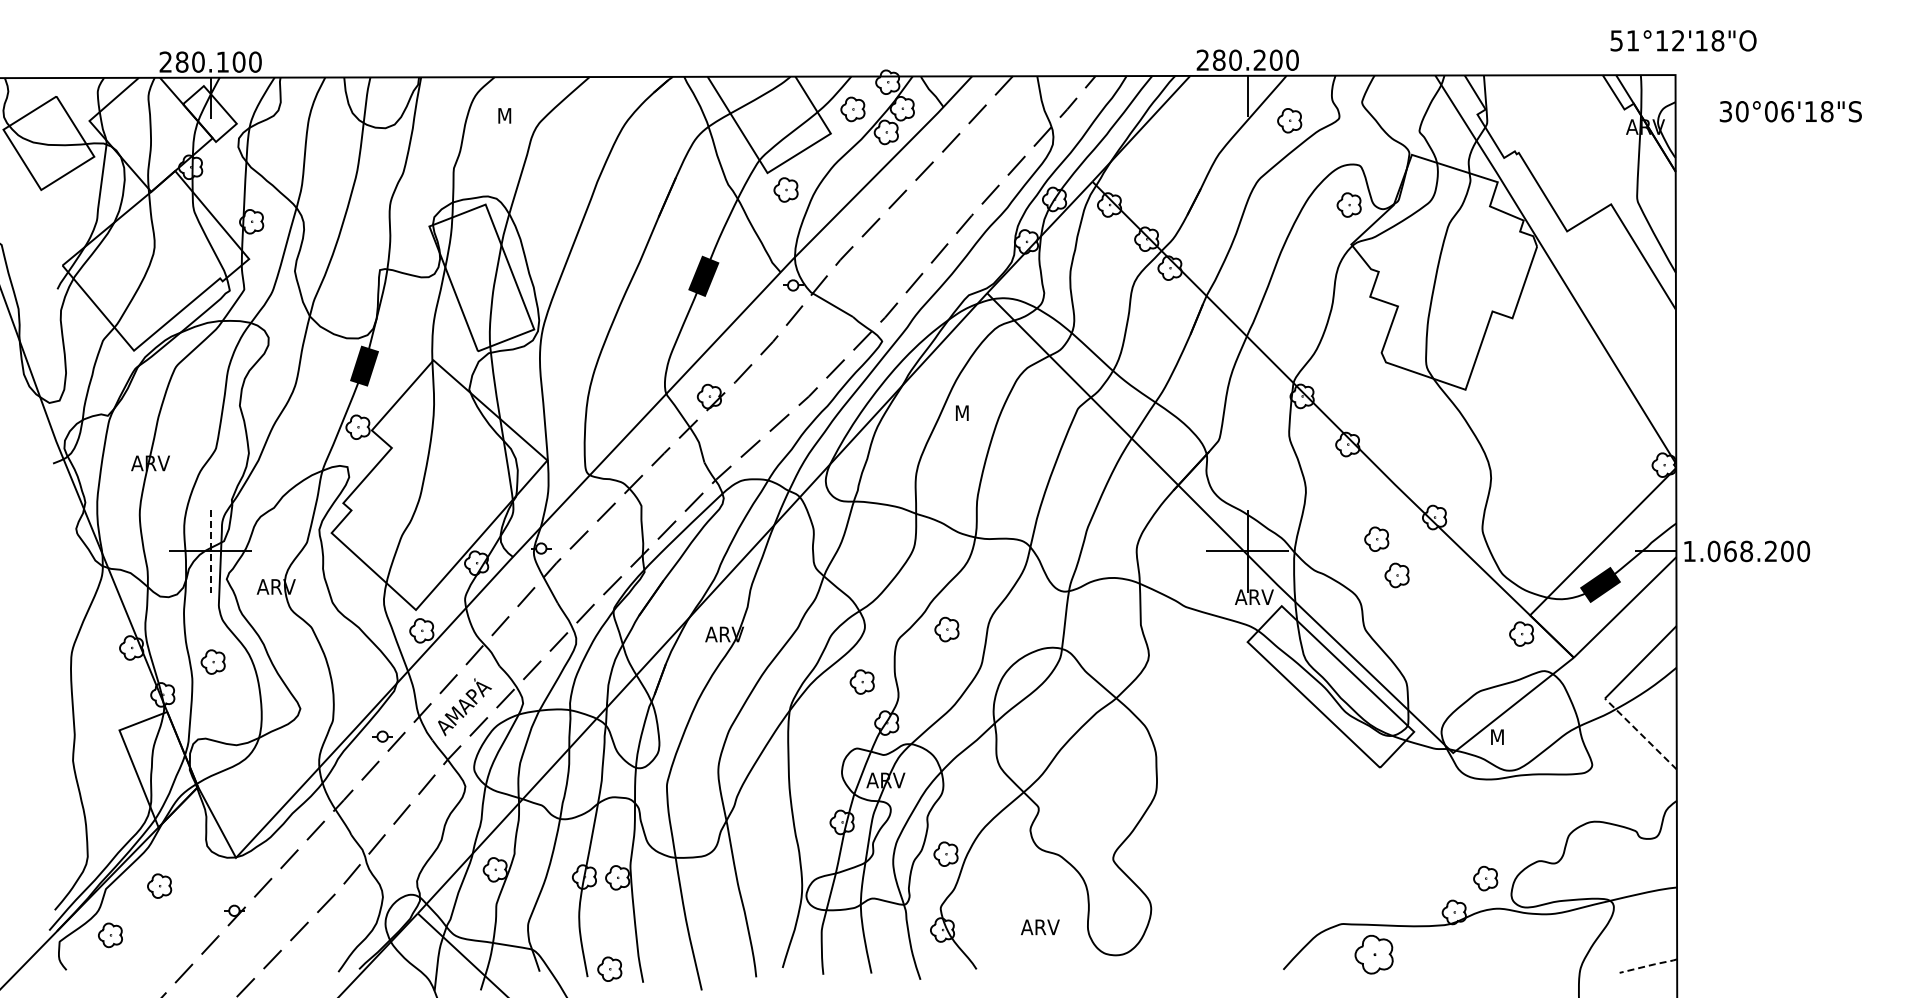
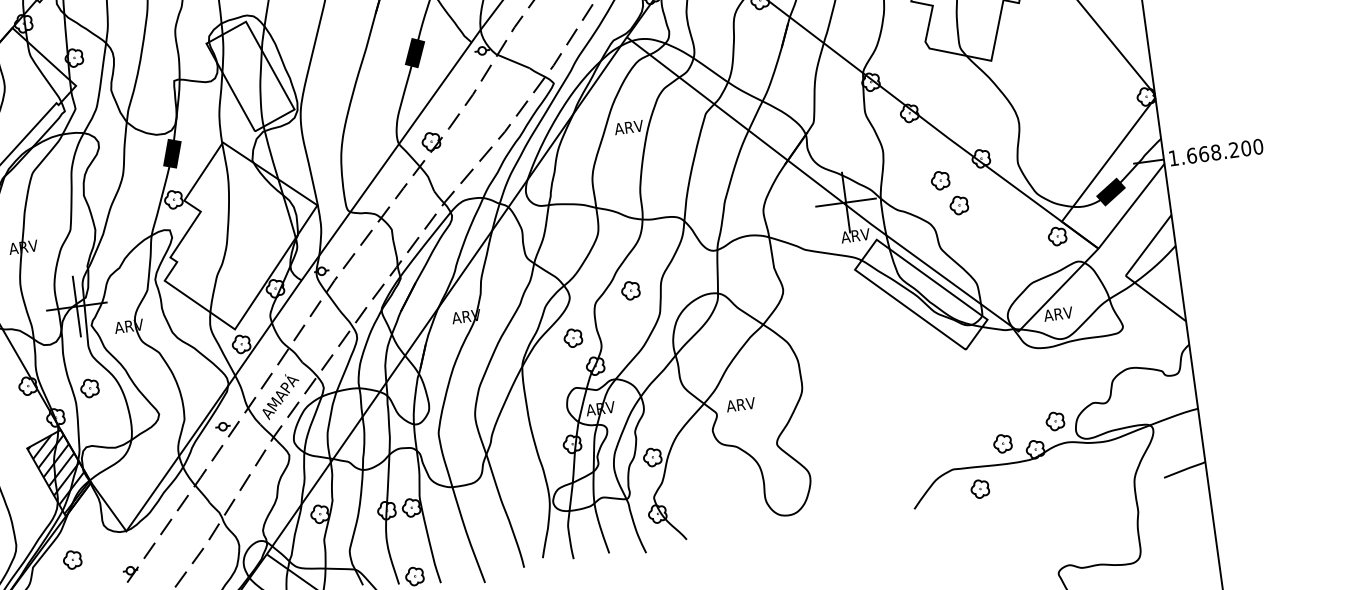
text: (973, 412) -> (628, 127), M -> ARV
text: (1713, 550) -> (1191, 155), 1.068.200 -> 1.668.200
line: (210, 551) -> (76, 306), dashed -> solid
line: (1640, 733) -> (1155, 298), dashed -> solid
text: (1508, 736) -> (1057, 313), M -> ARV
hatch: (158, 770) -> (60, 474), added
part: (1411, 898) -> (1002, 443), added
text: (1040, 927) -> (741, 404), moved
part: (1373, 954) -> (979, 488), size x0.62
line: (1649, 965) -> (1185, 469), dashed -> solid

